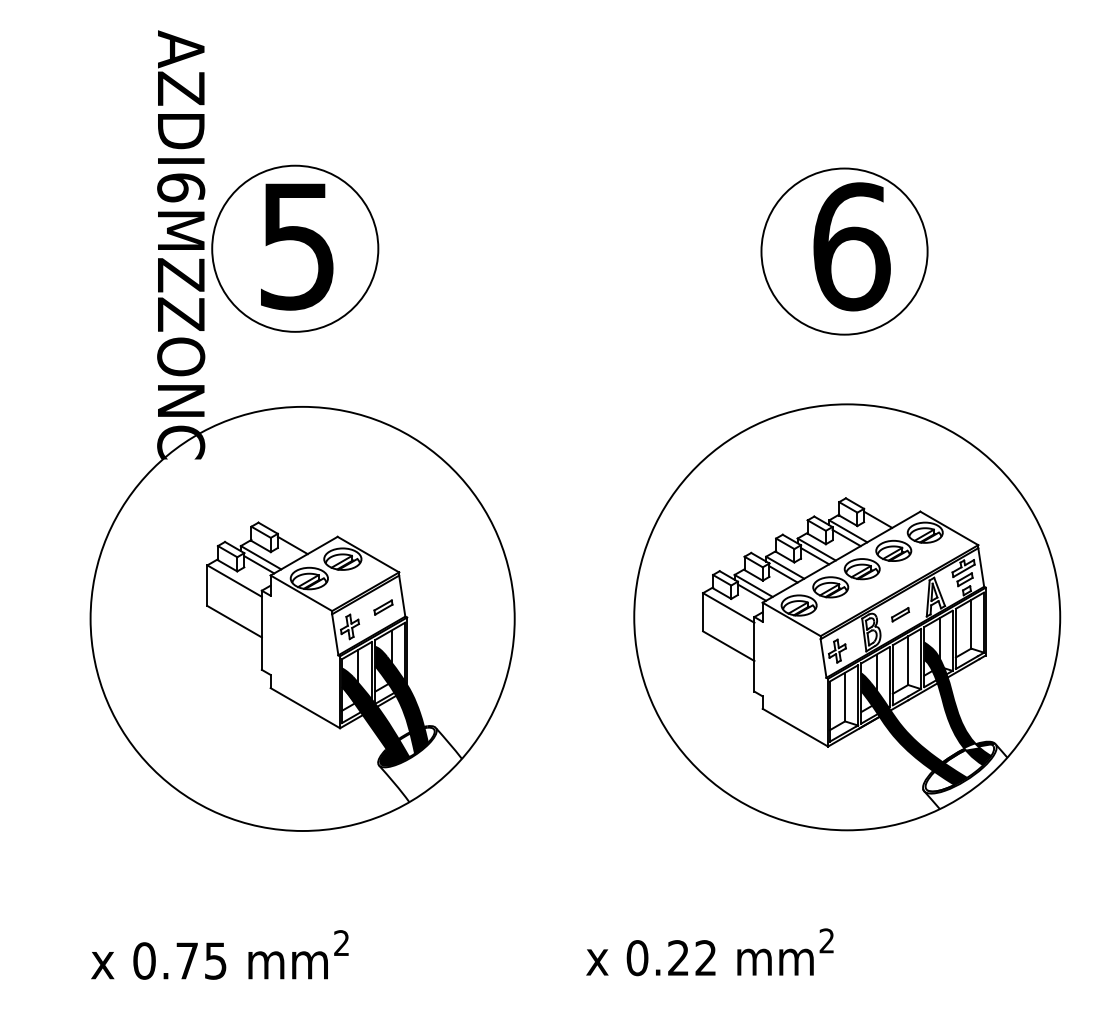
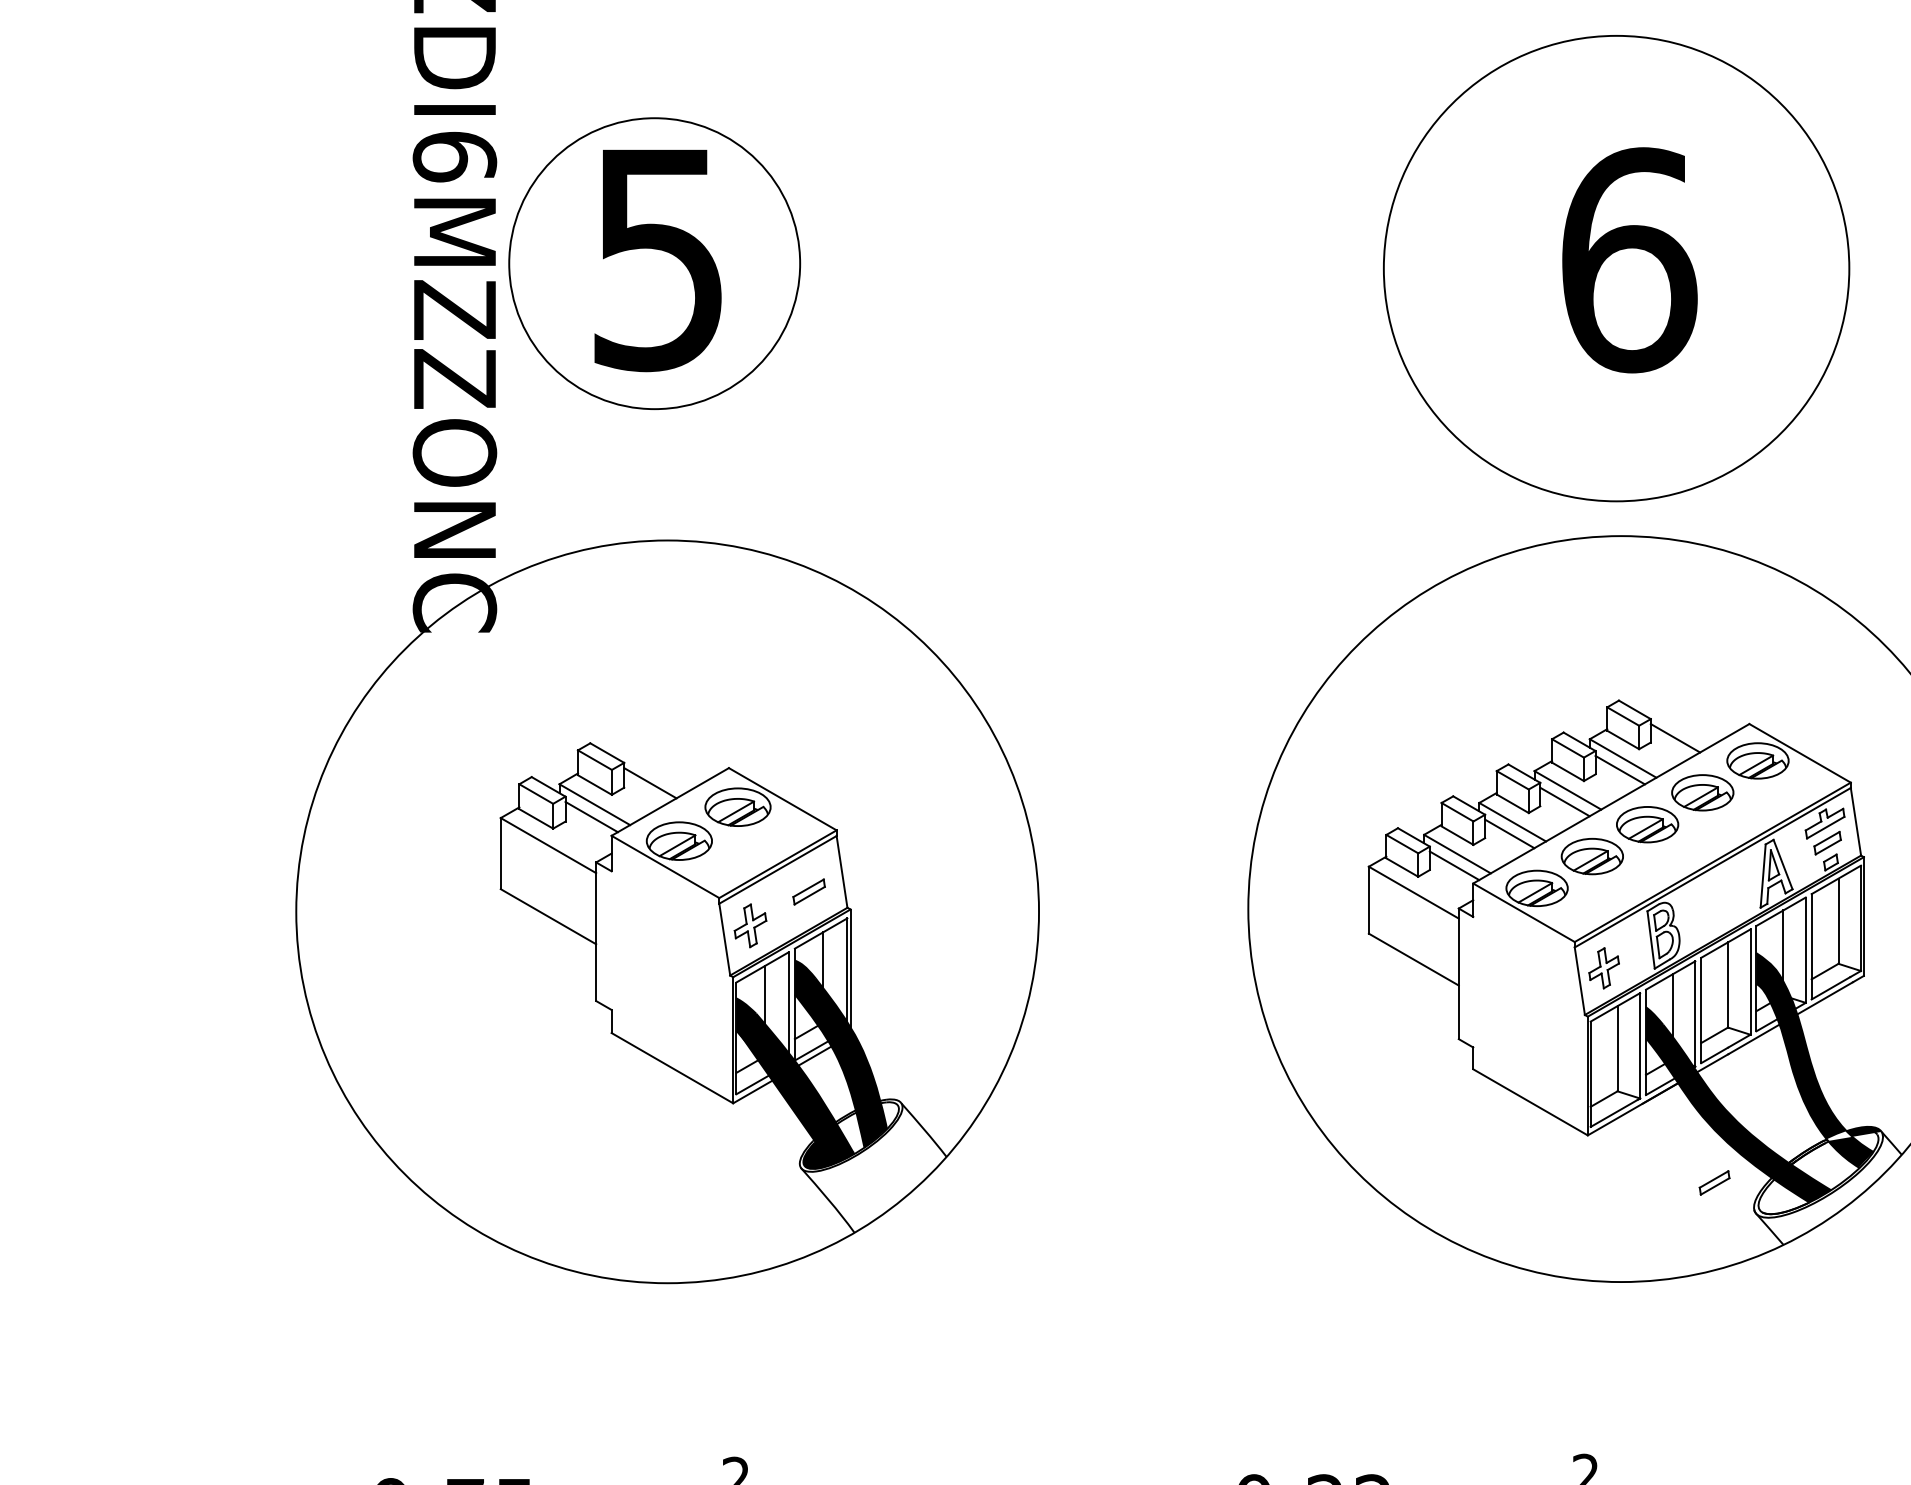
circle: (844, 251) -> (1616, 268), size x1.6
part: (900, 614) -> (1714, 1182), moved

